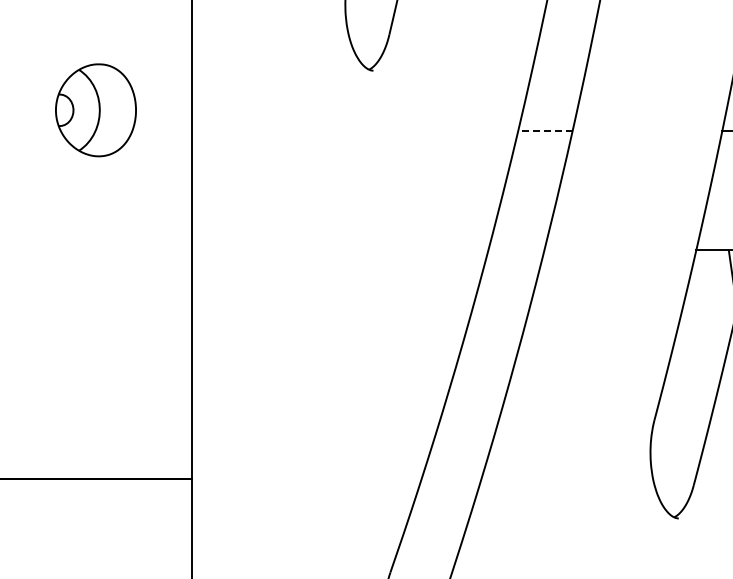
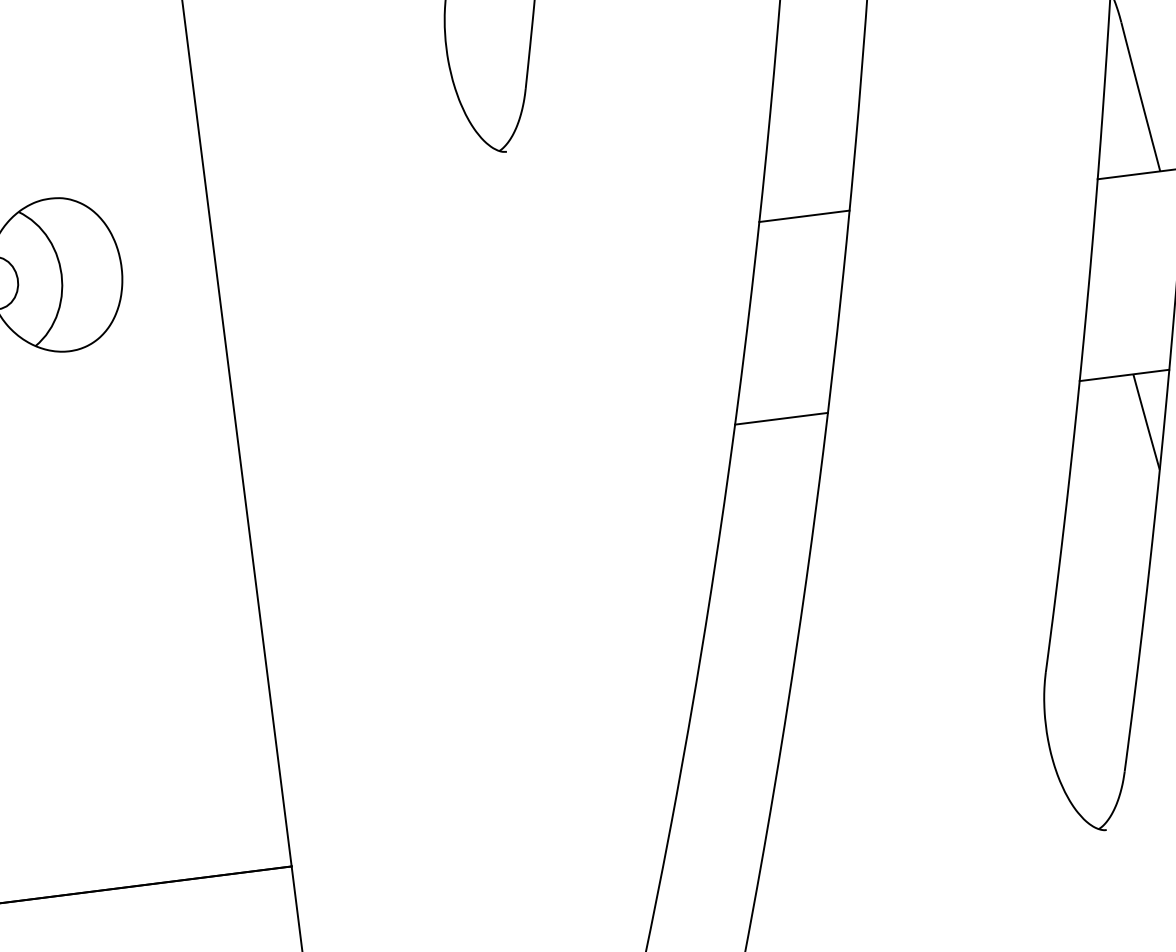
line: (544, 131) -> (803, 216), dashed -> solid
line: (516, 249) -> (781, 418), added

